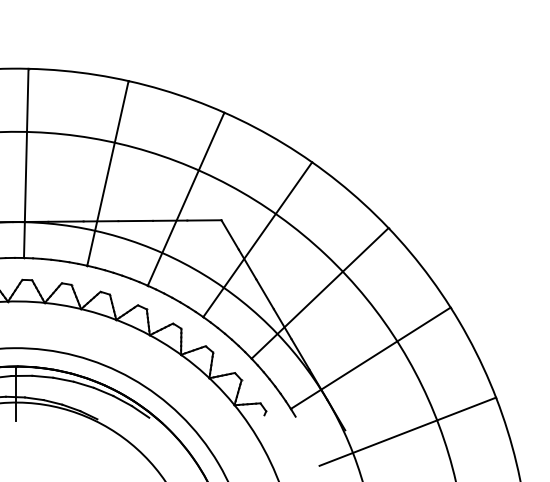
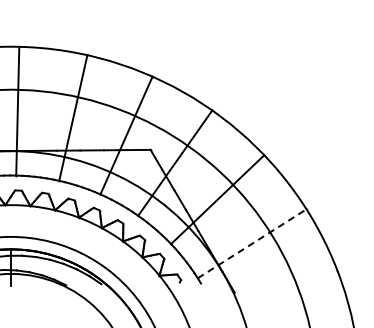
line: (371, 357) -> (252, 243), solid -> dashed
line: (408, 431) -> (277, 293), removed

